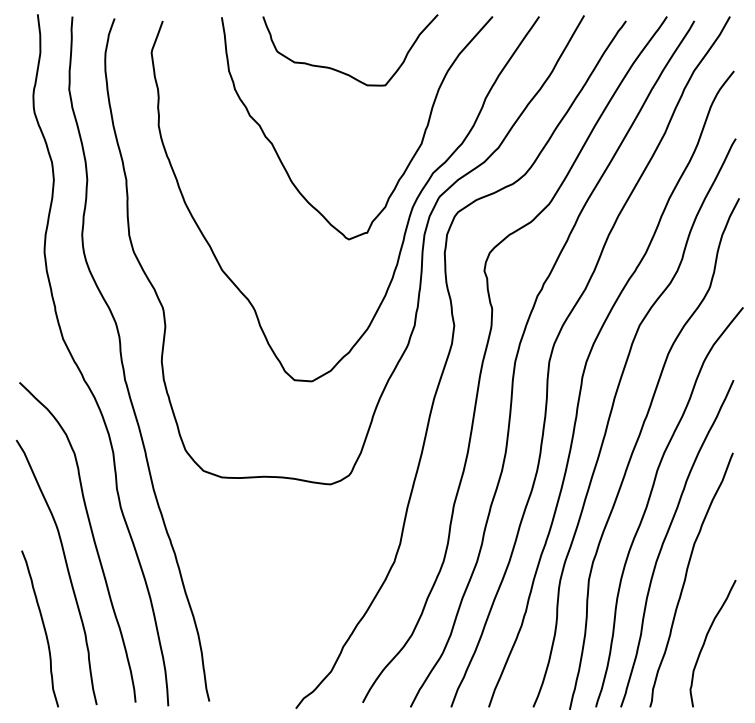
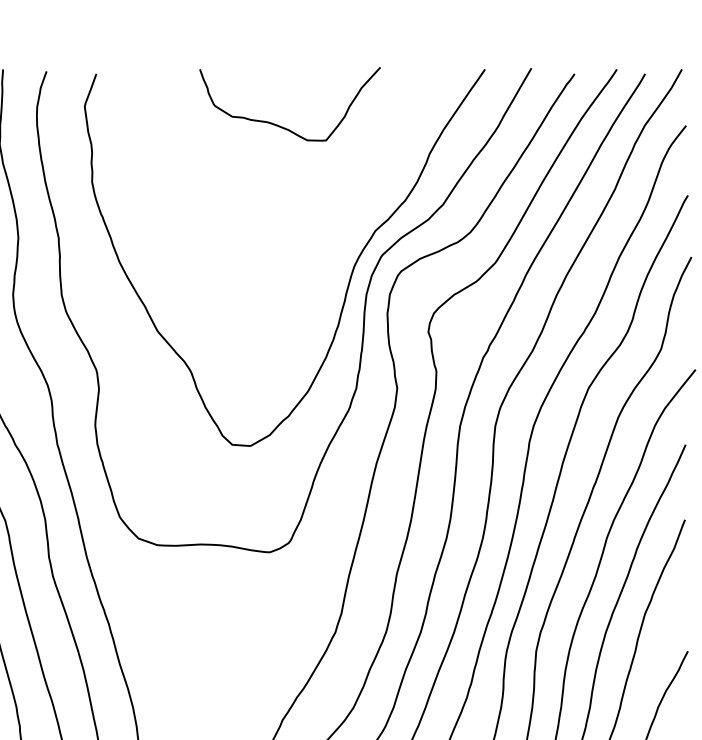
curve: (410, 159) -> (352, 216), removed

